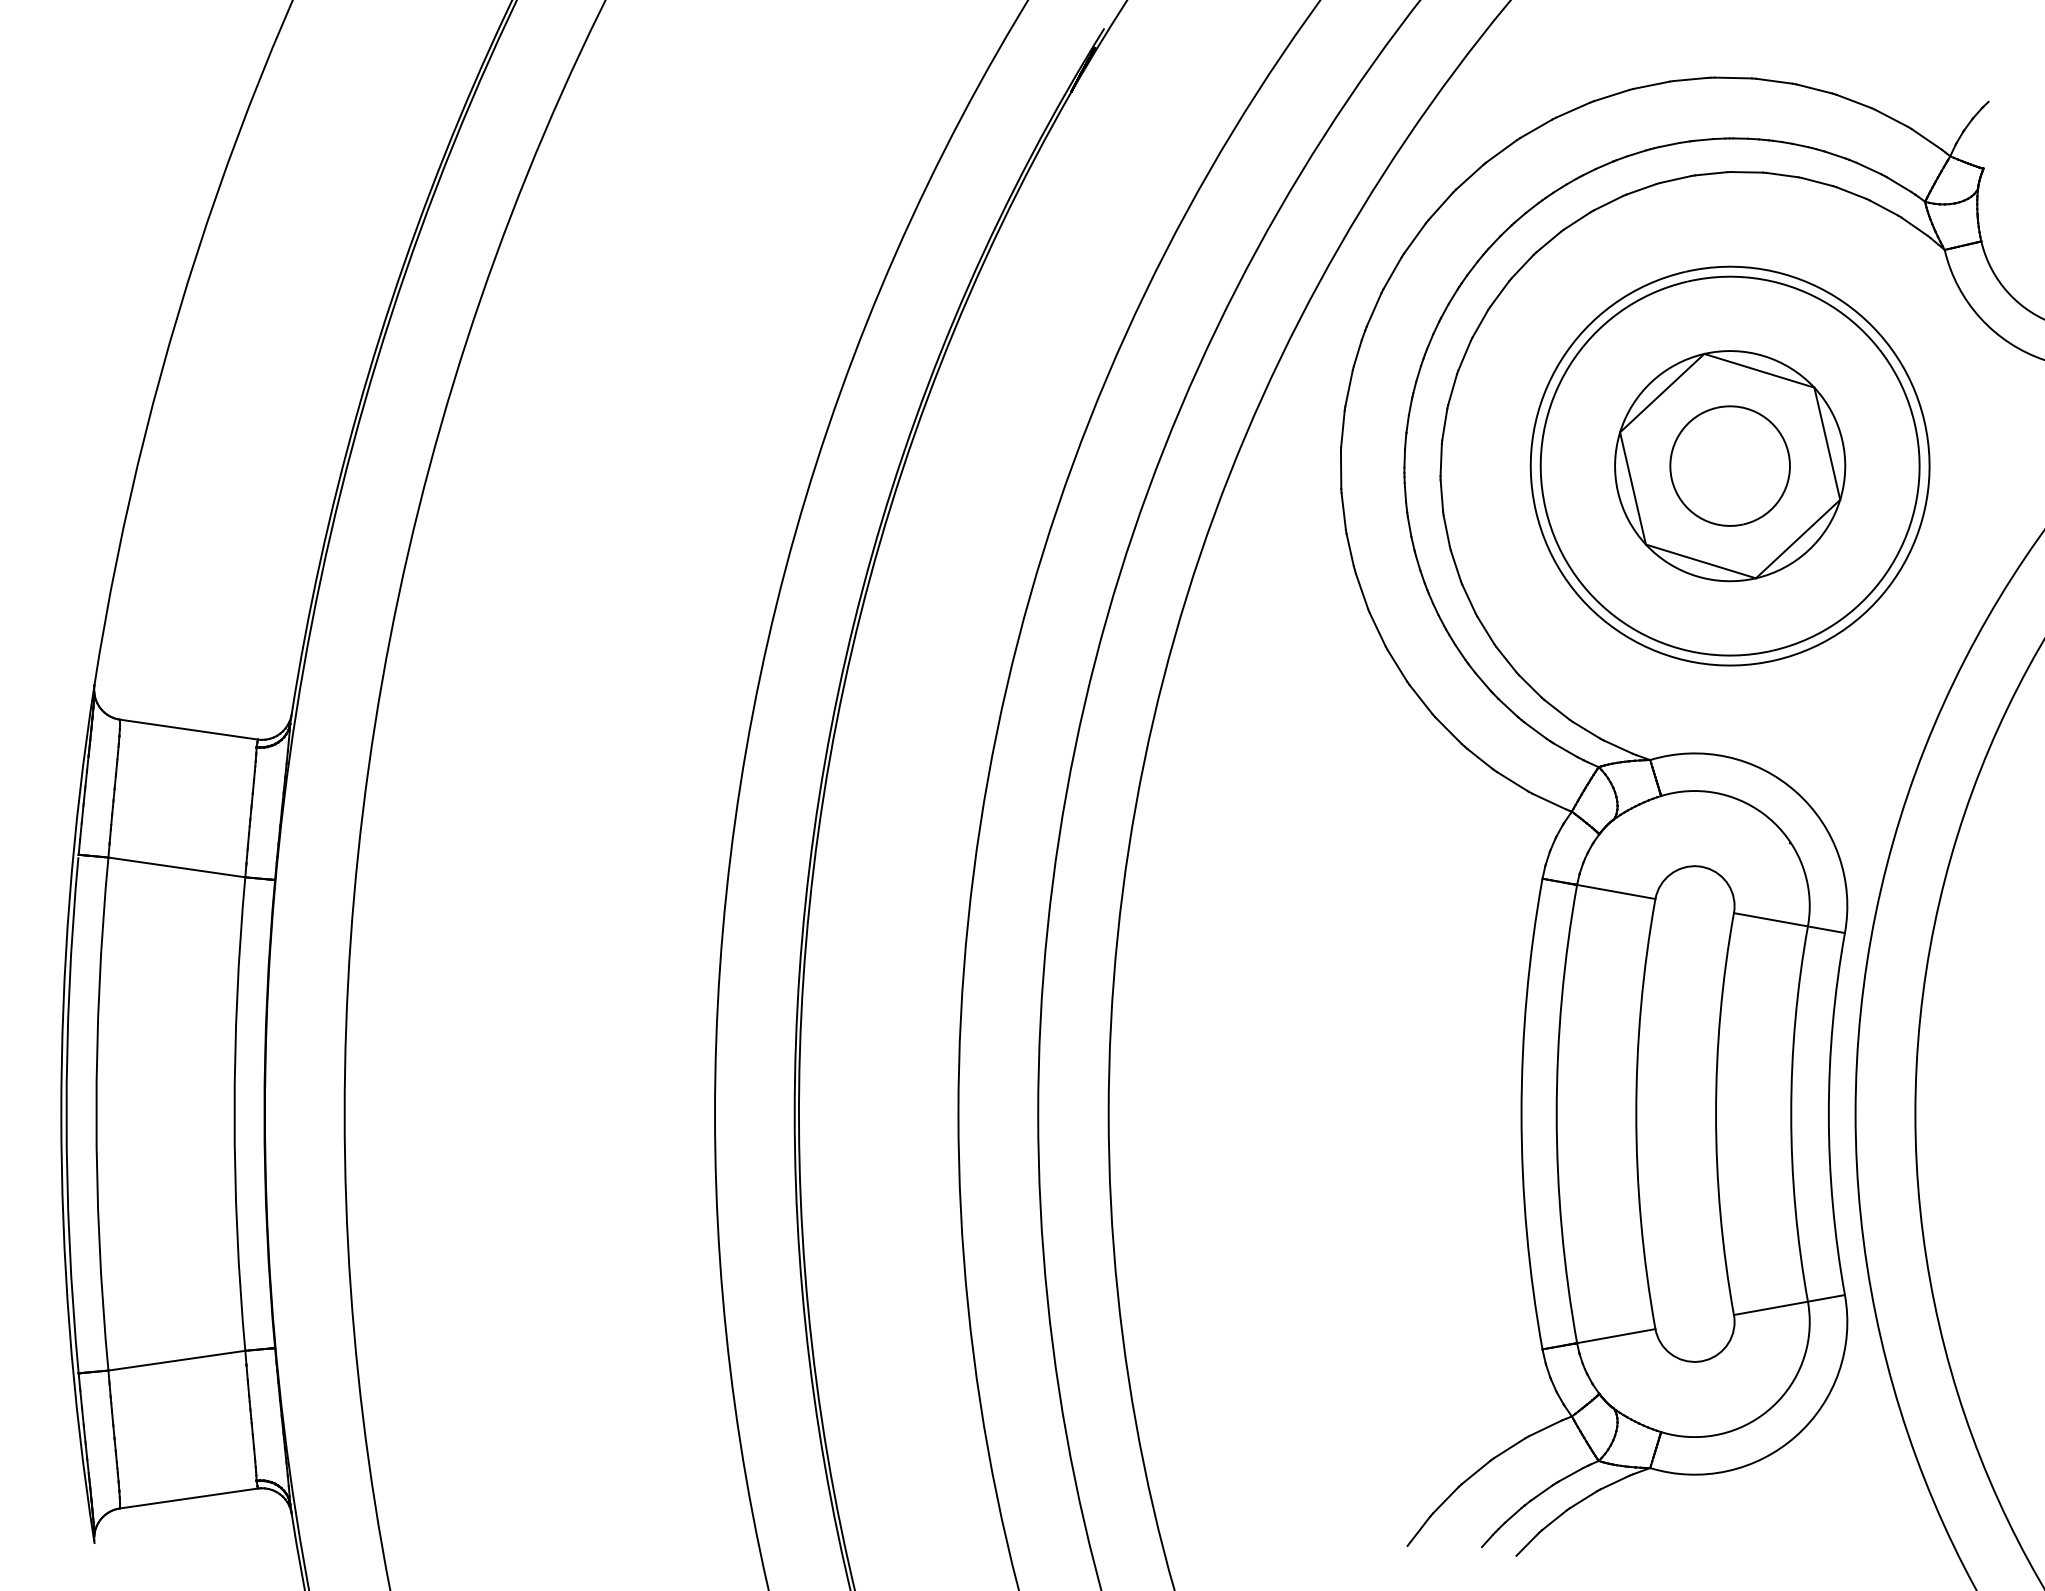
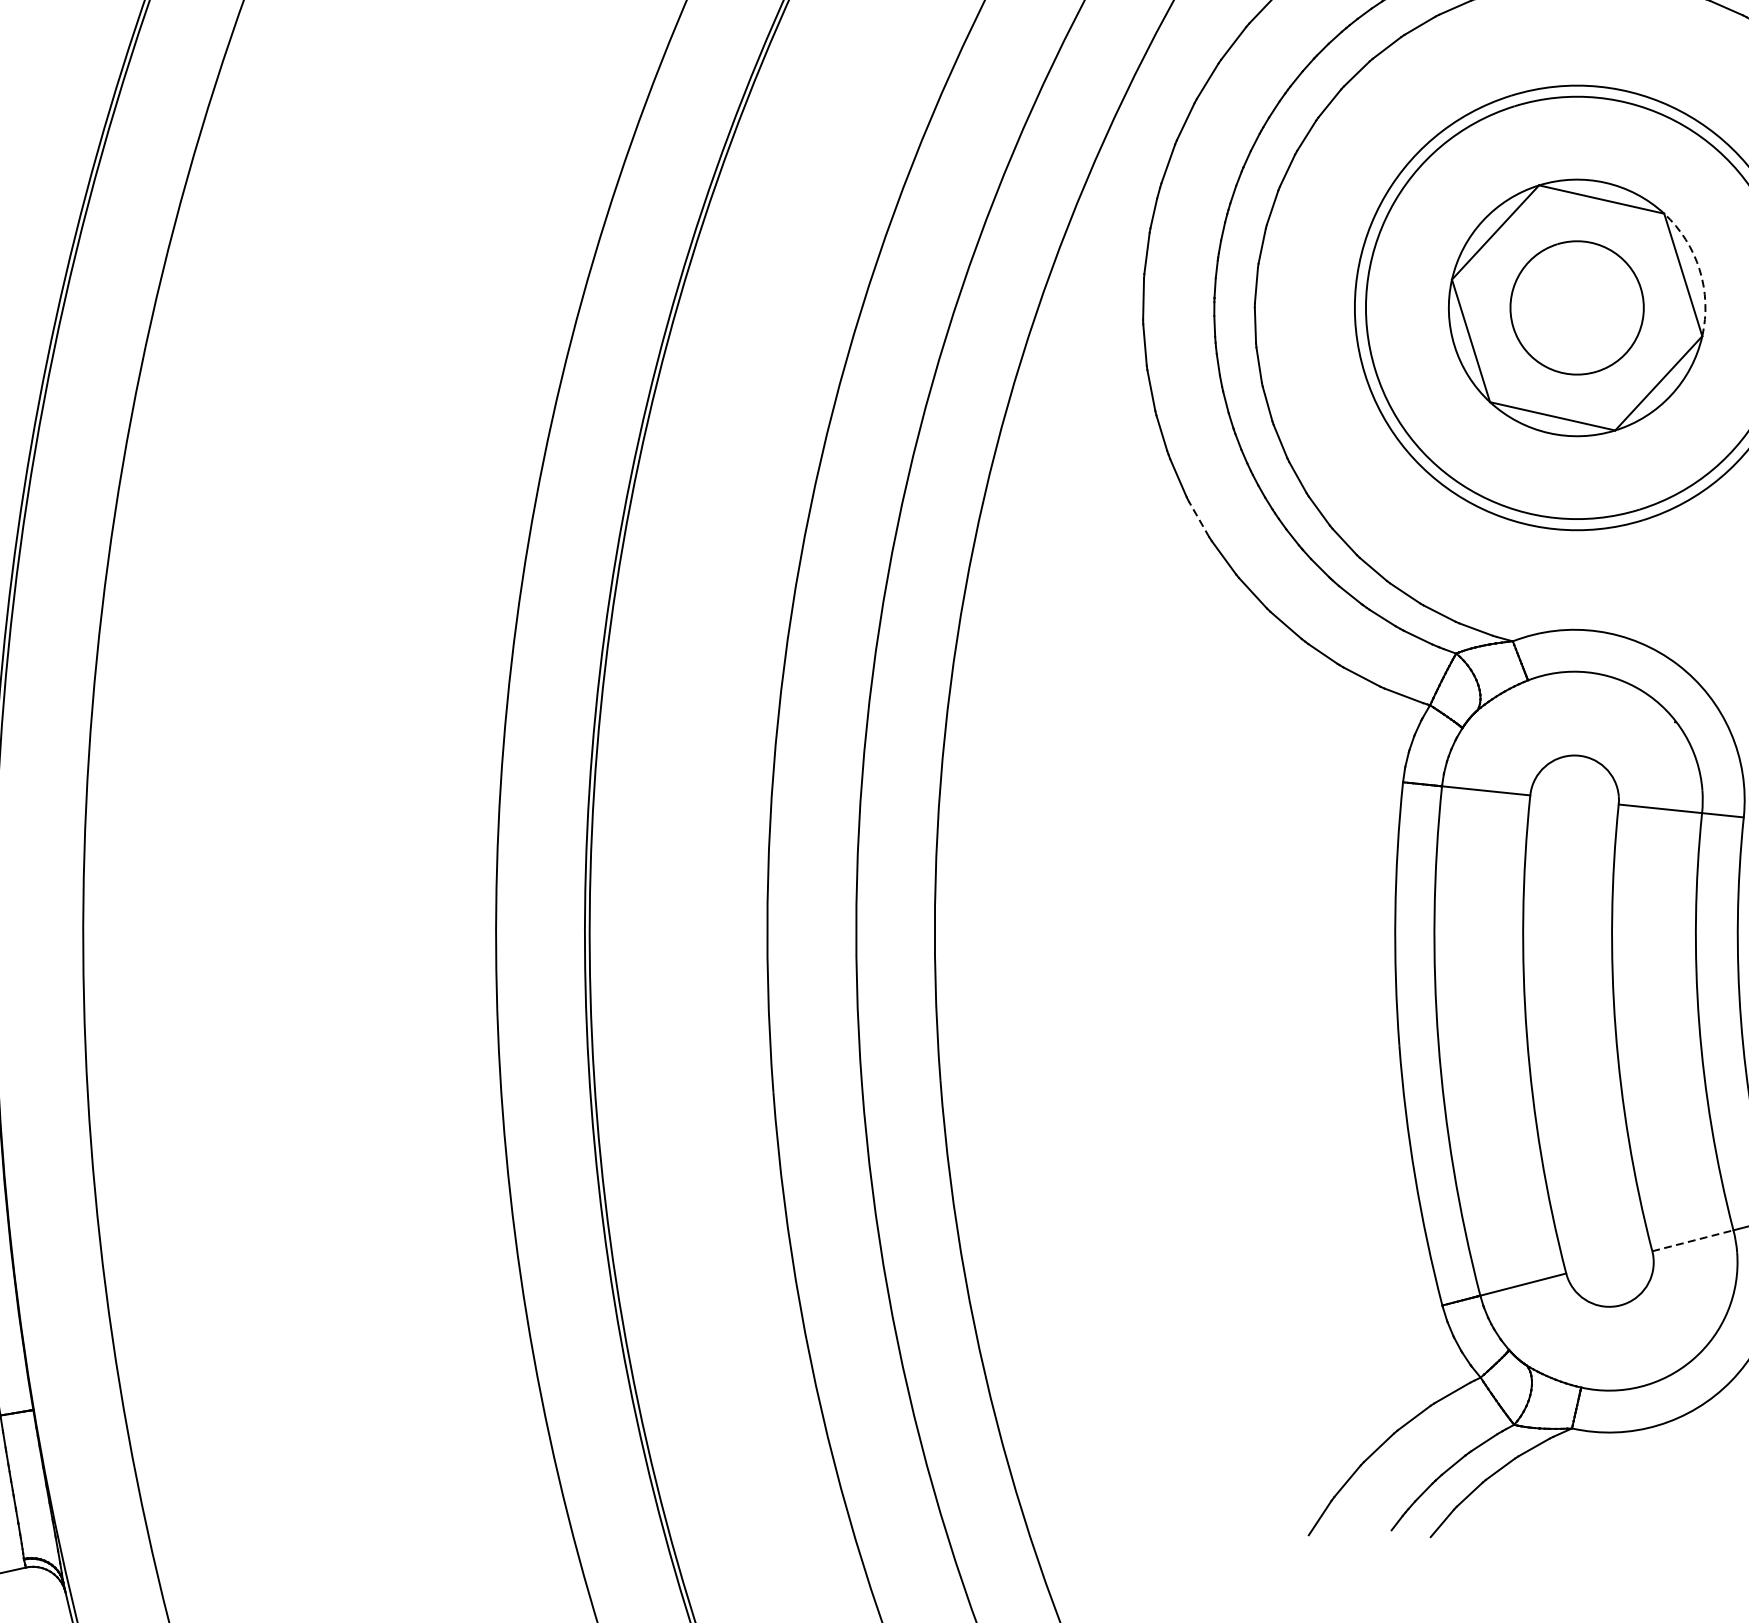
arc: (1842, 440) -> (1699, 270), solid -> dashed
line: (1377, 629) -> (1198, 519), solid -> dashed
line: (1770, 1308) -> (1692, 1240), solid -> dashed

